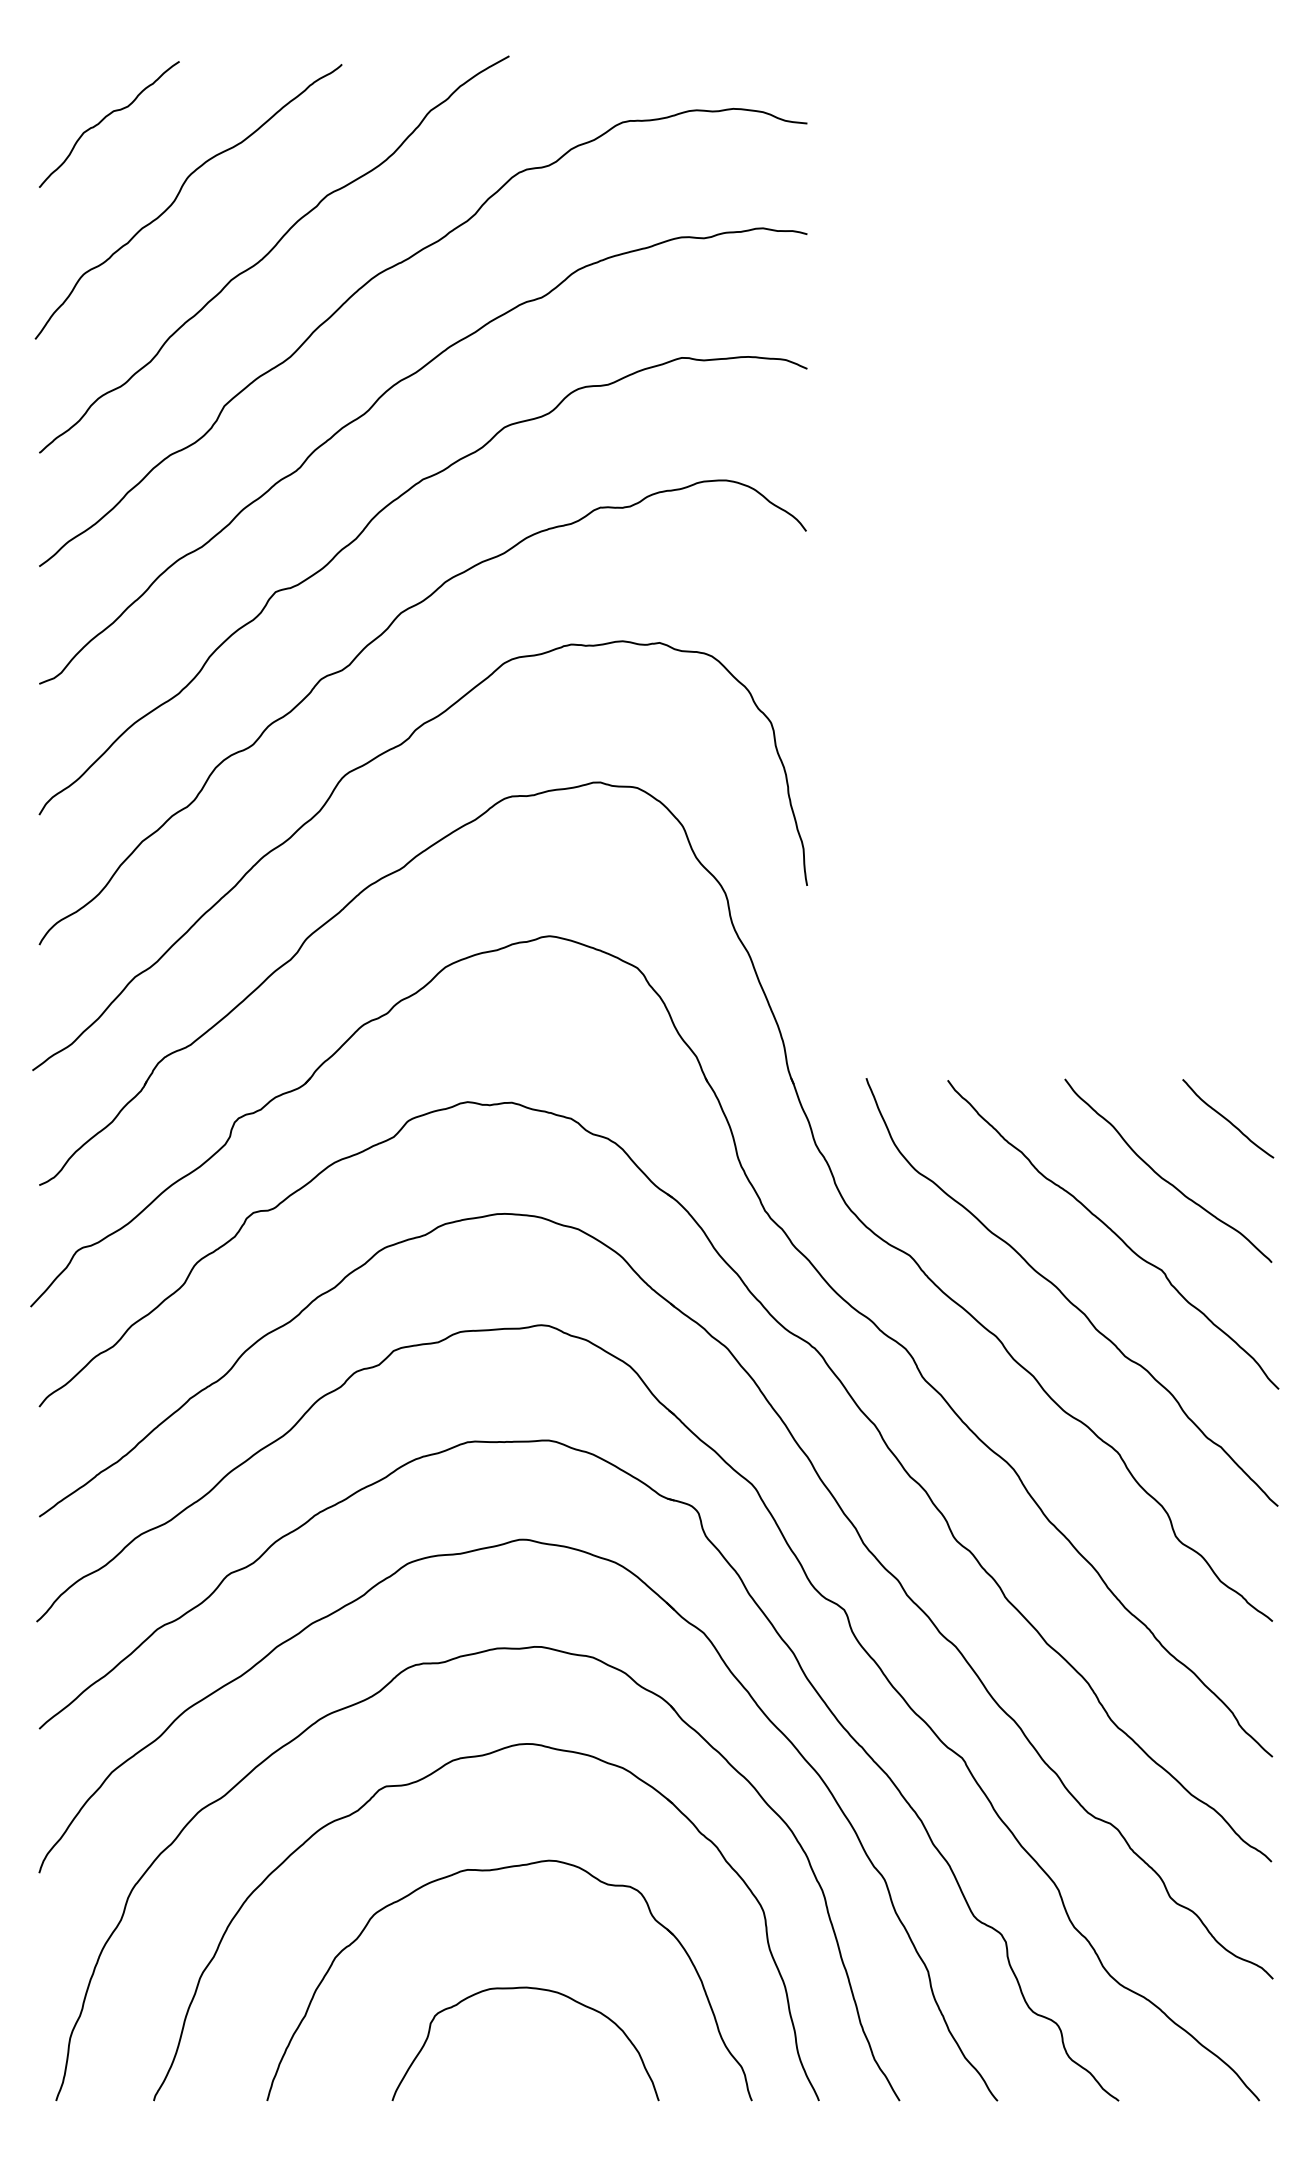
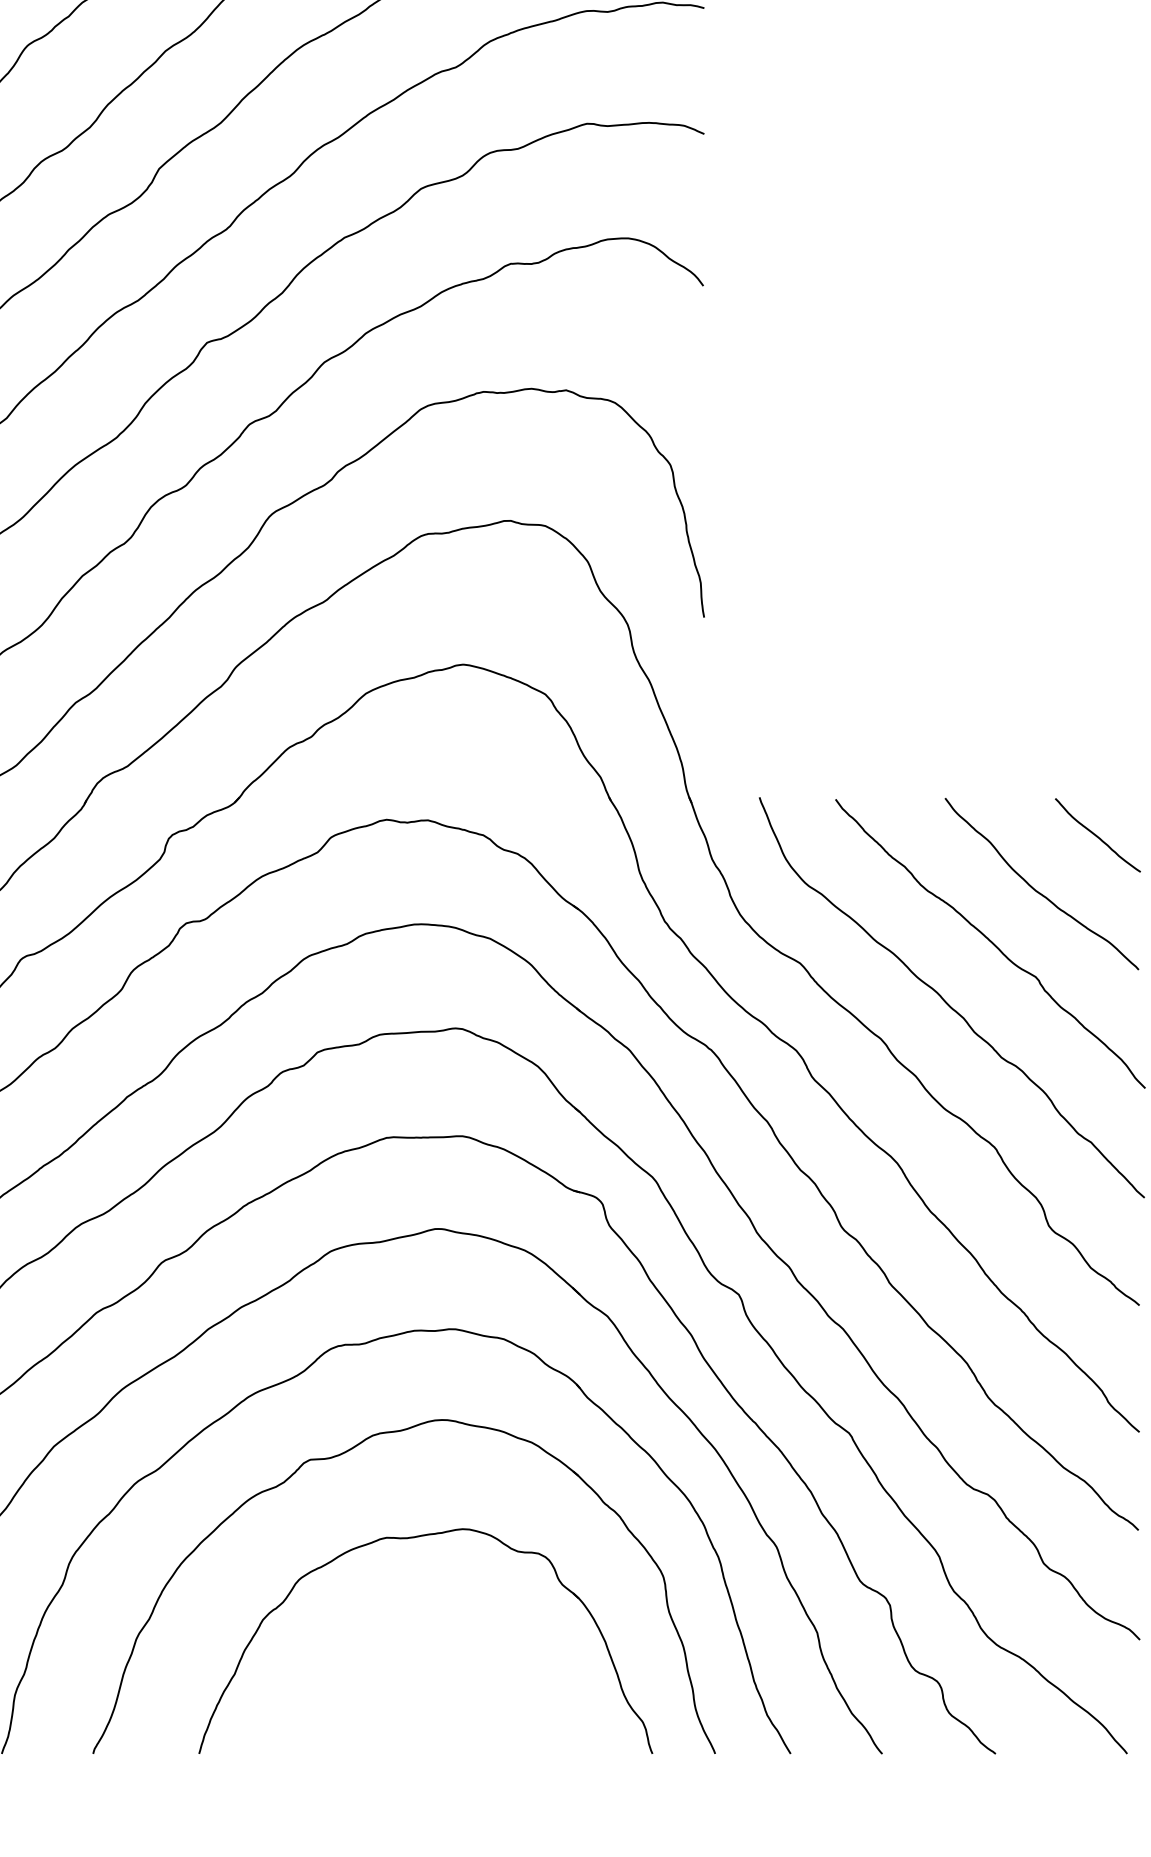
curve: (532, 1989) -> (447, 1649), removed

